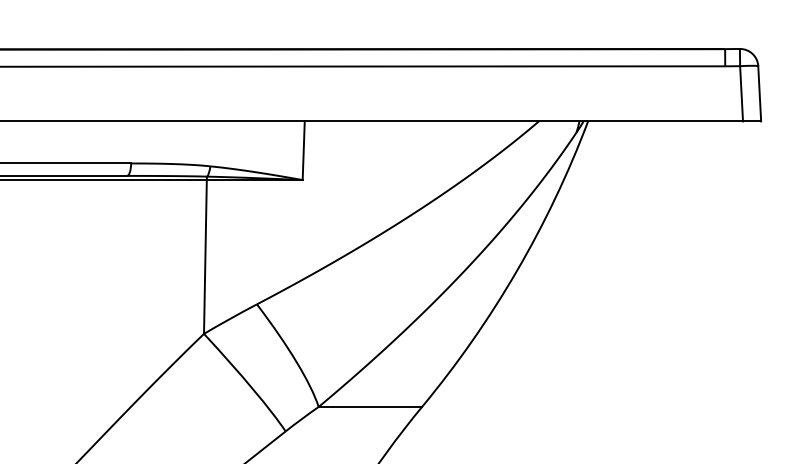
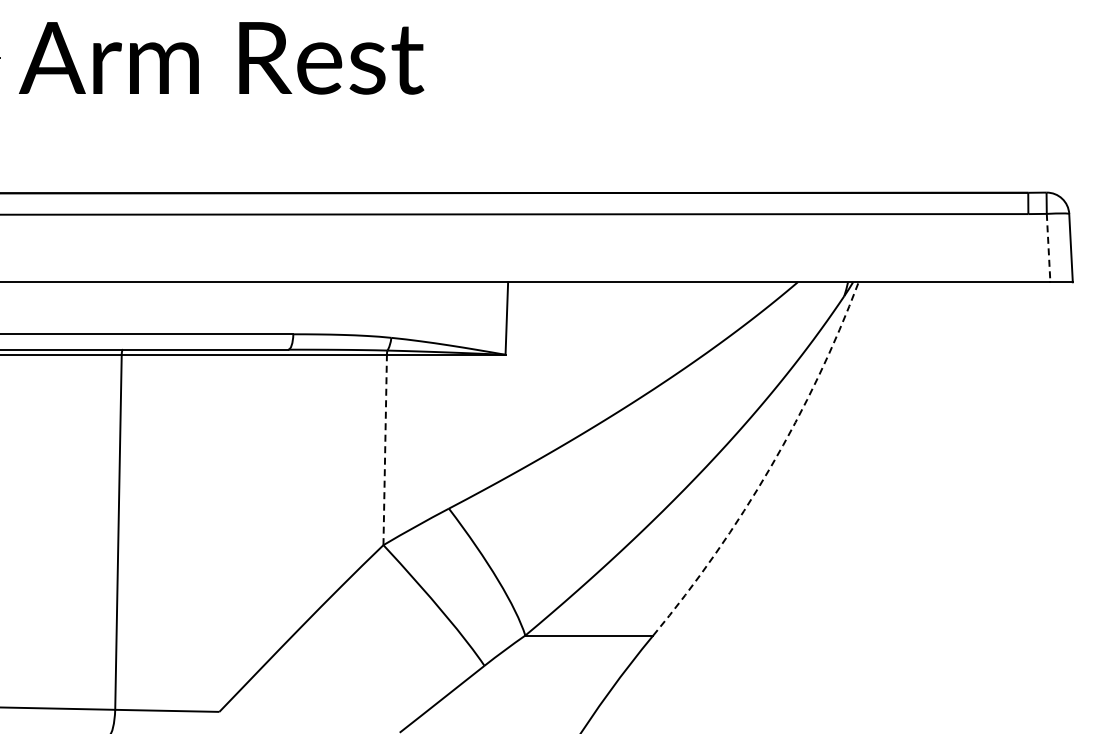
line: (741, 94) -> (1048, 248), solid -> dashed
line: (205, 256) -> (385, 449), solid -> dashed
arc: (516, 271) -> (770, 467), solid -> dashed

